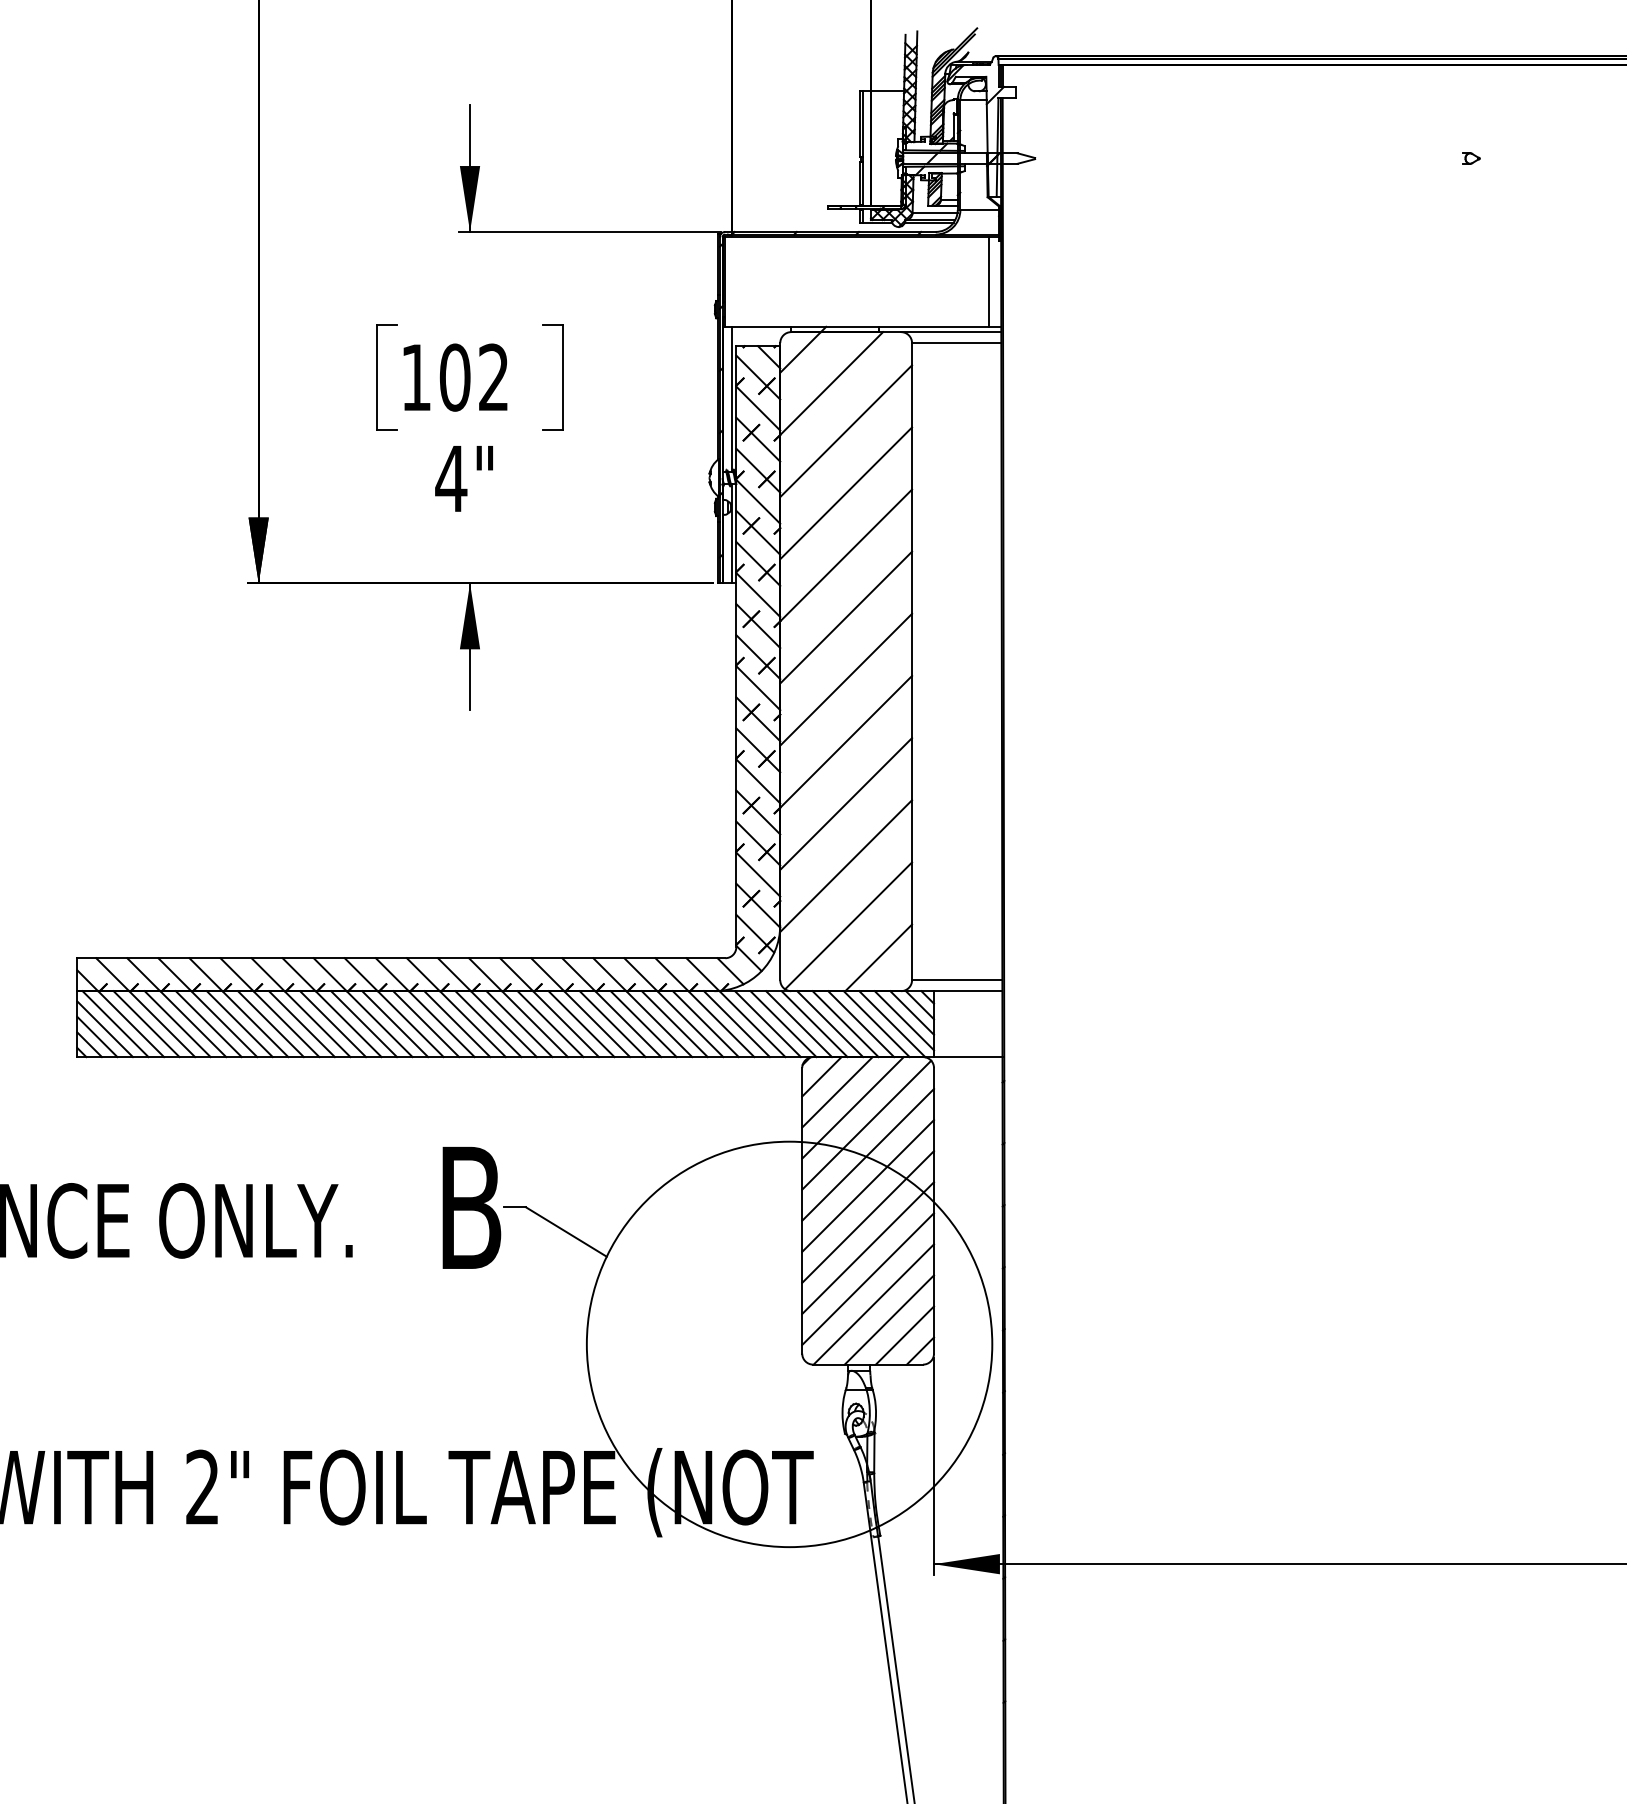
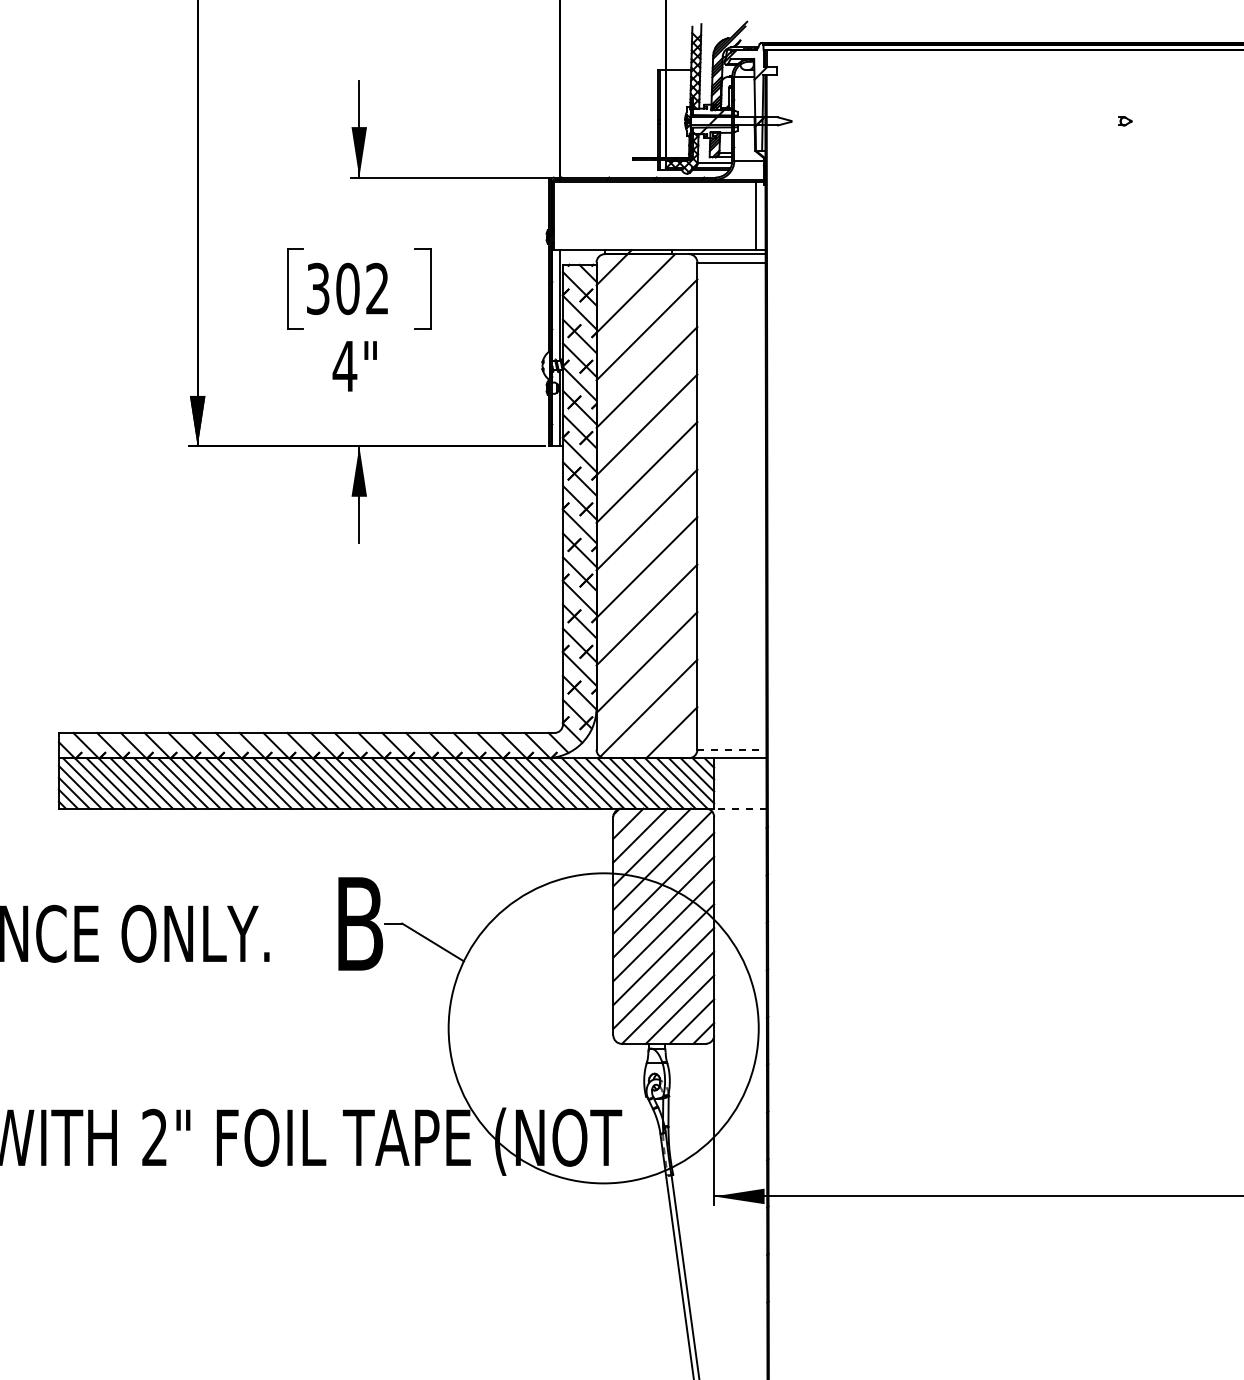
text: (416, 377) -> (318, 288), 102 -> 302
line: (956, 979) -> (731, 749), solid -> dashed
line: (967, 1056) -> (739, 808), solid -> dashed

